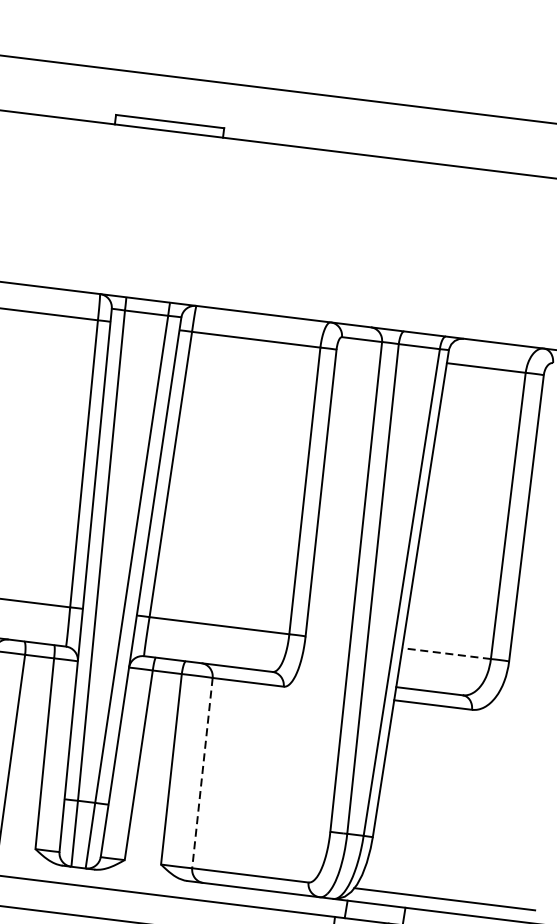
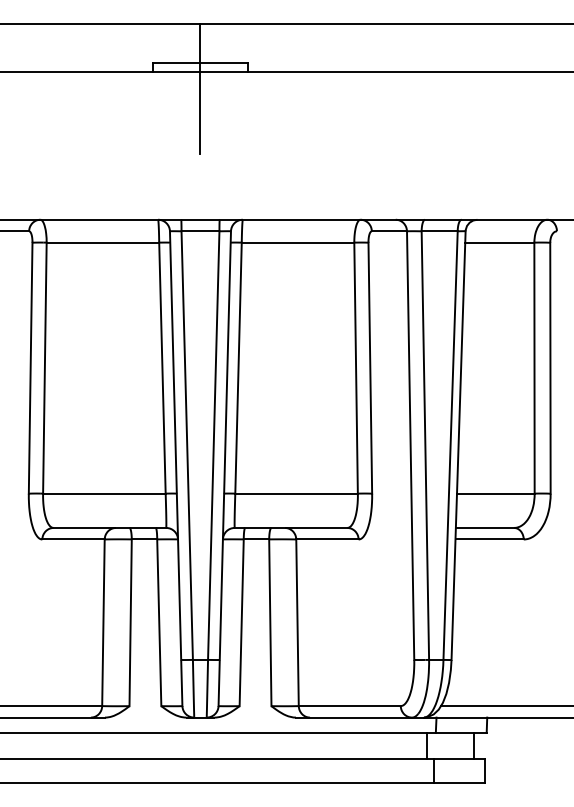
line: (166, 151) -> (200, 89), added
line: (446, 653) -> (495, 493), dashed -> solid
line: (202, 773) -> (297, 623), dashed -> solid

